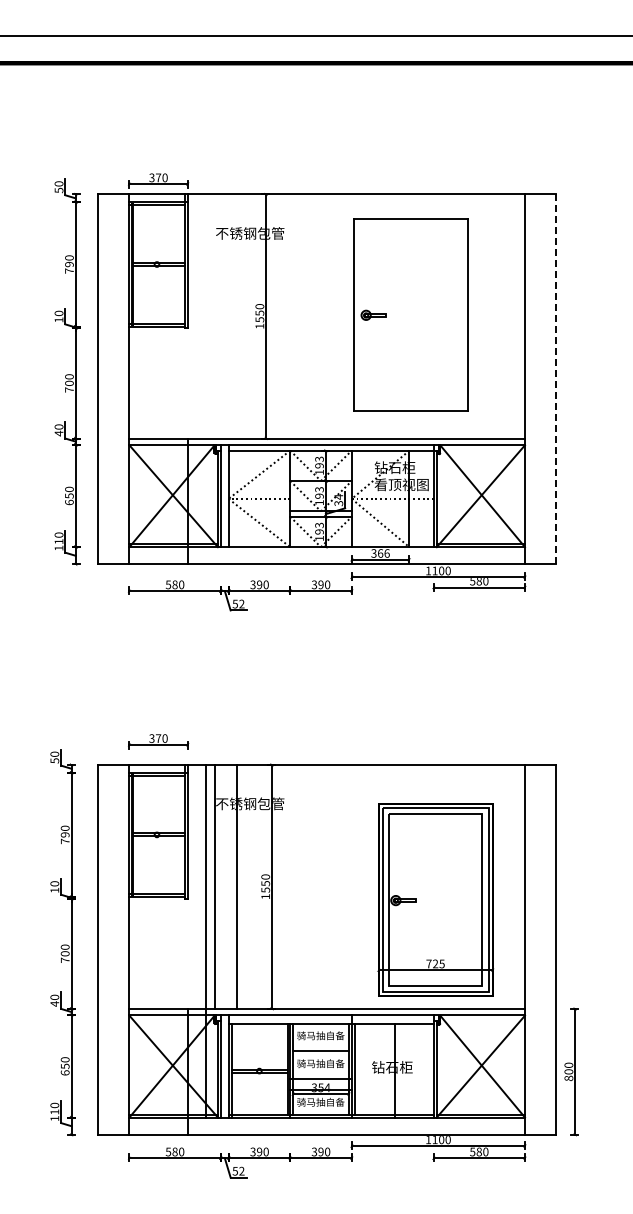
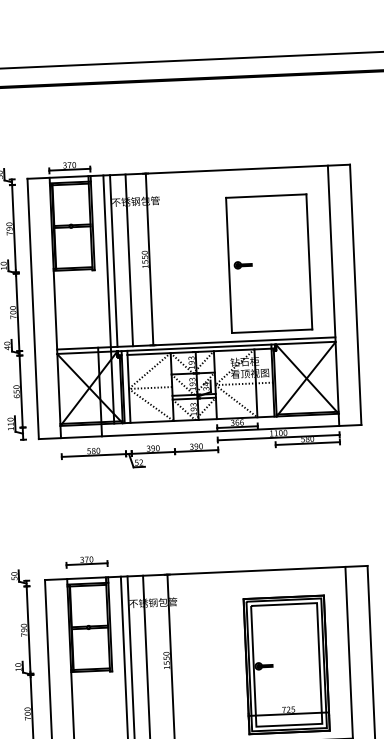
part: (410, 314) -> (269, 263), moved
line: (215, 316) -> (113, 261), added
line: (237, 316) -> (129, 260), added
line: (205, 370) -> (108, 299), added
line: (556, 378) -> (355, 294), dashed -> solid

